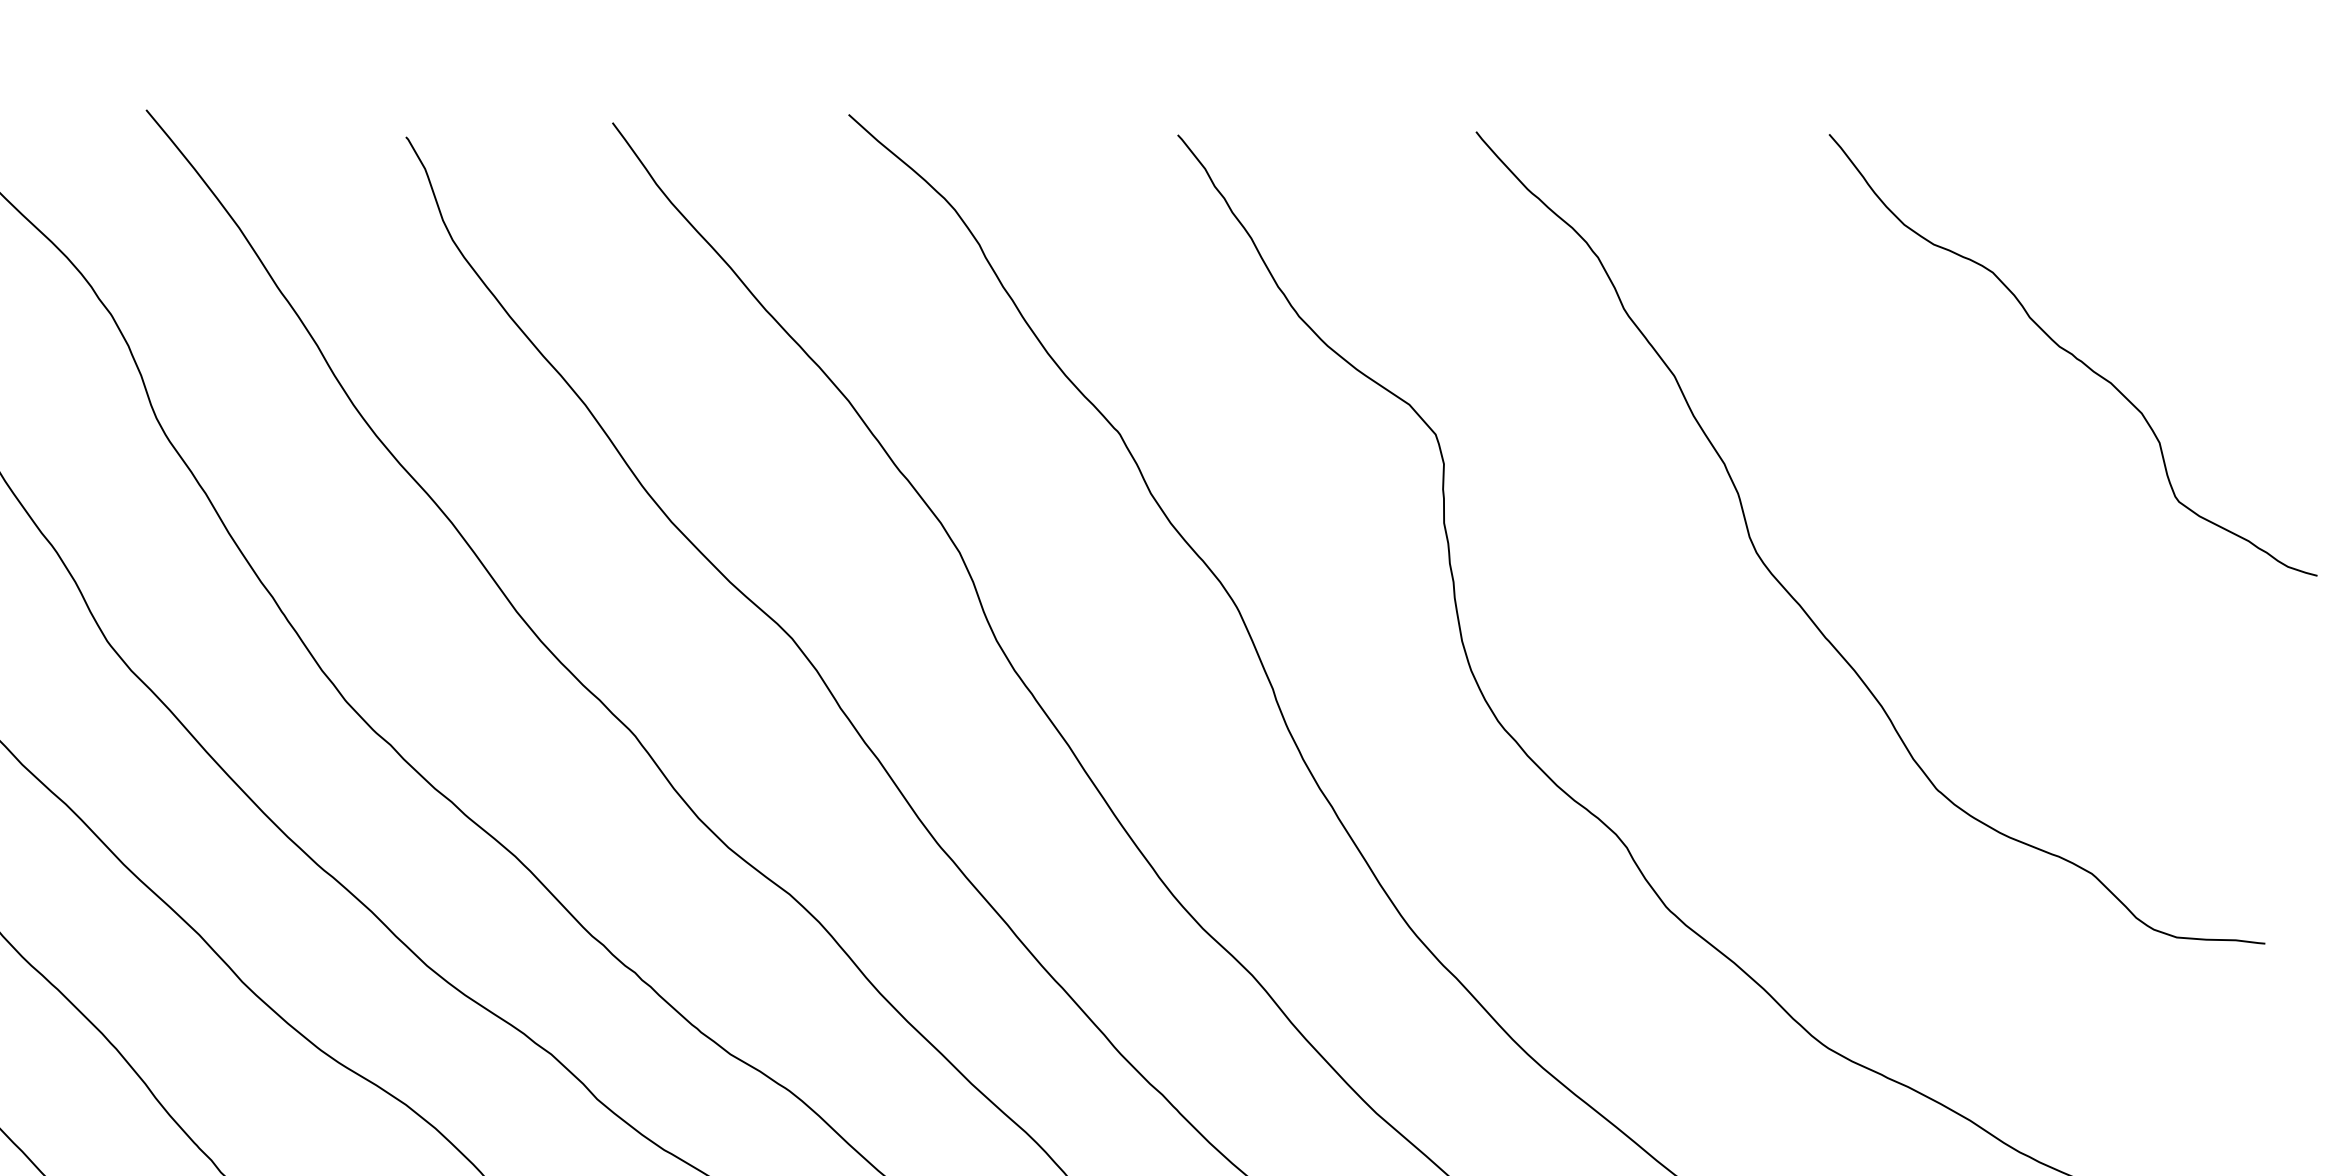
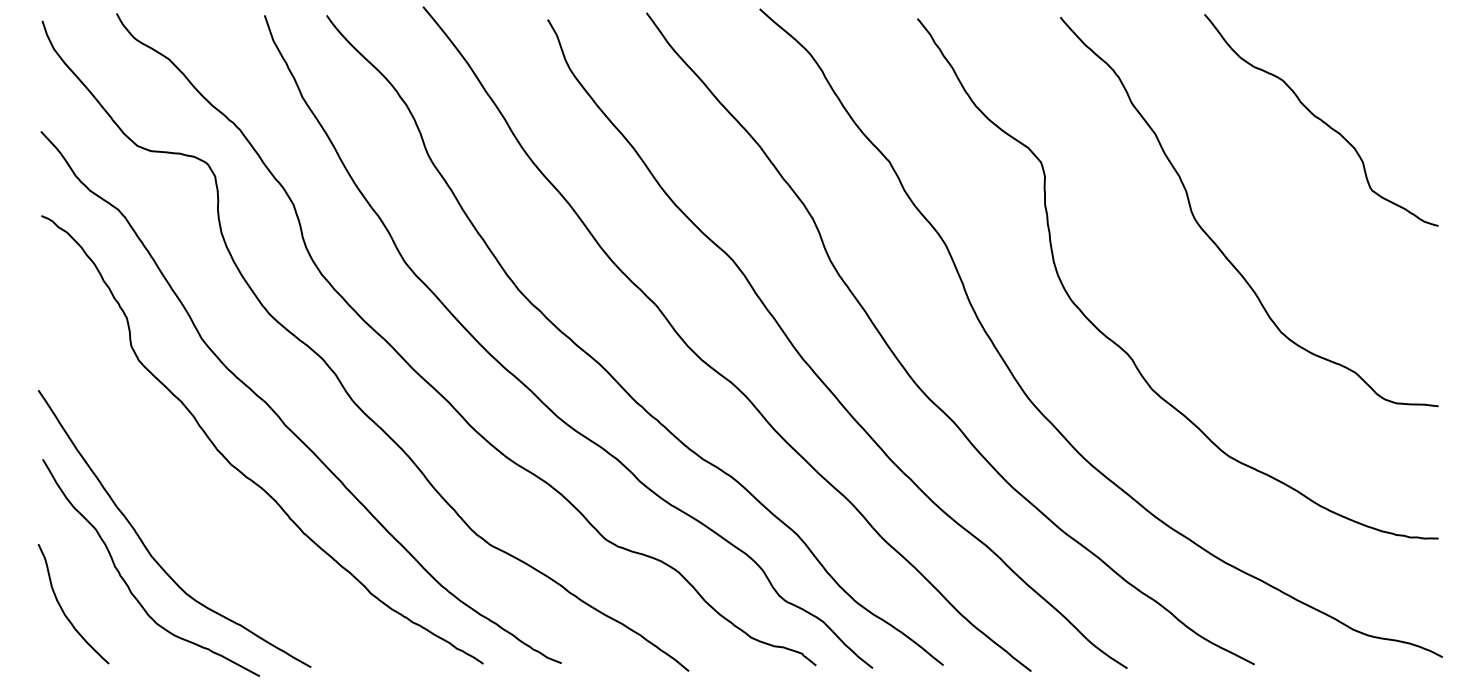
curve: (2073, 355) -> (1321, 120), moved

